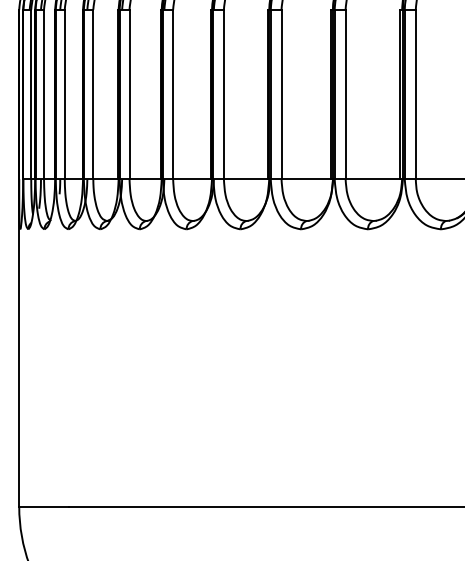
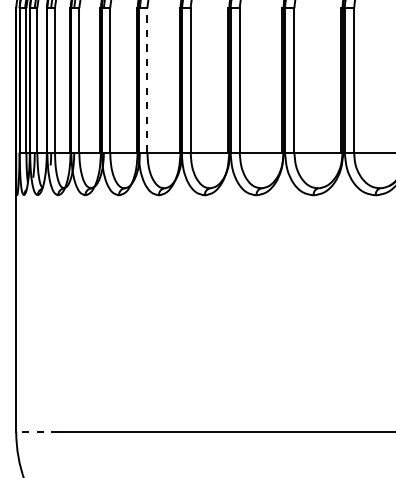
line: (173, 93) -> (147, 79), solid -> dashed
line: (44, 506) -> (37, 431), solid -> dashed

